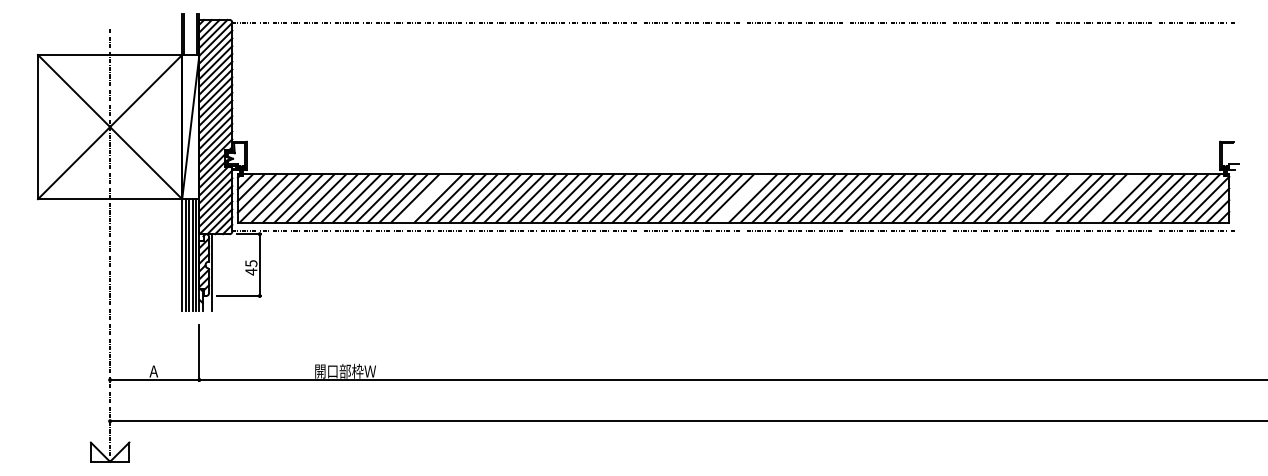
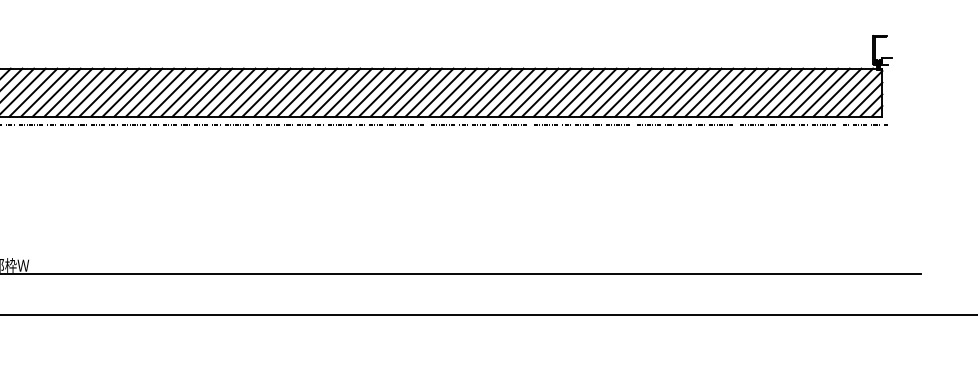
line: (426, 198) -> (79, 92), added
line: (741, 198) -> (394, 92), added
line: (1056, 198) -> (709, 92), added
line: (1114, 198) -> (767, 92), added

